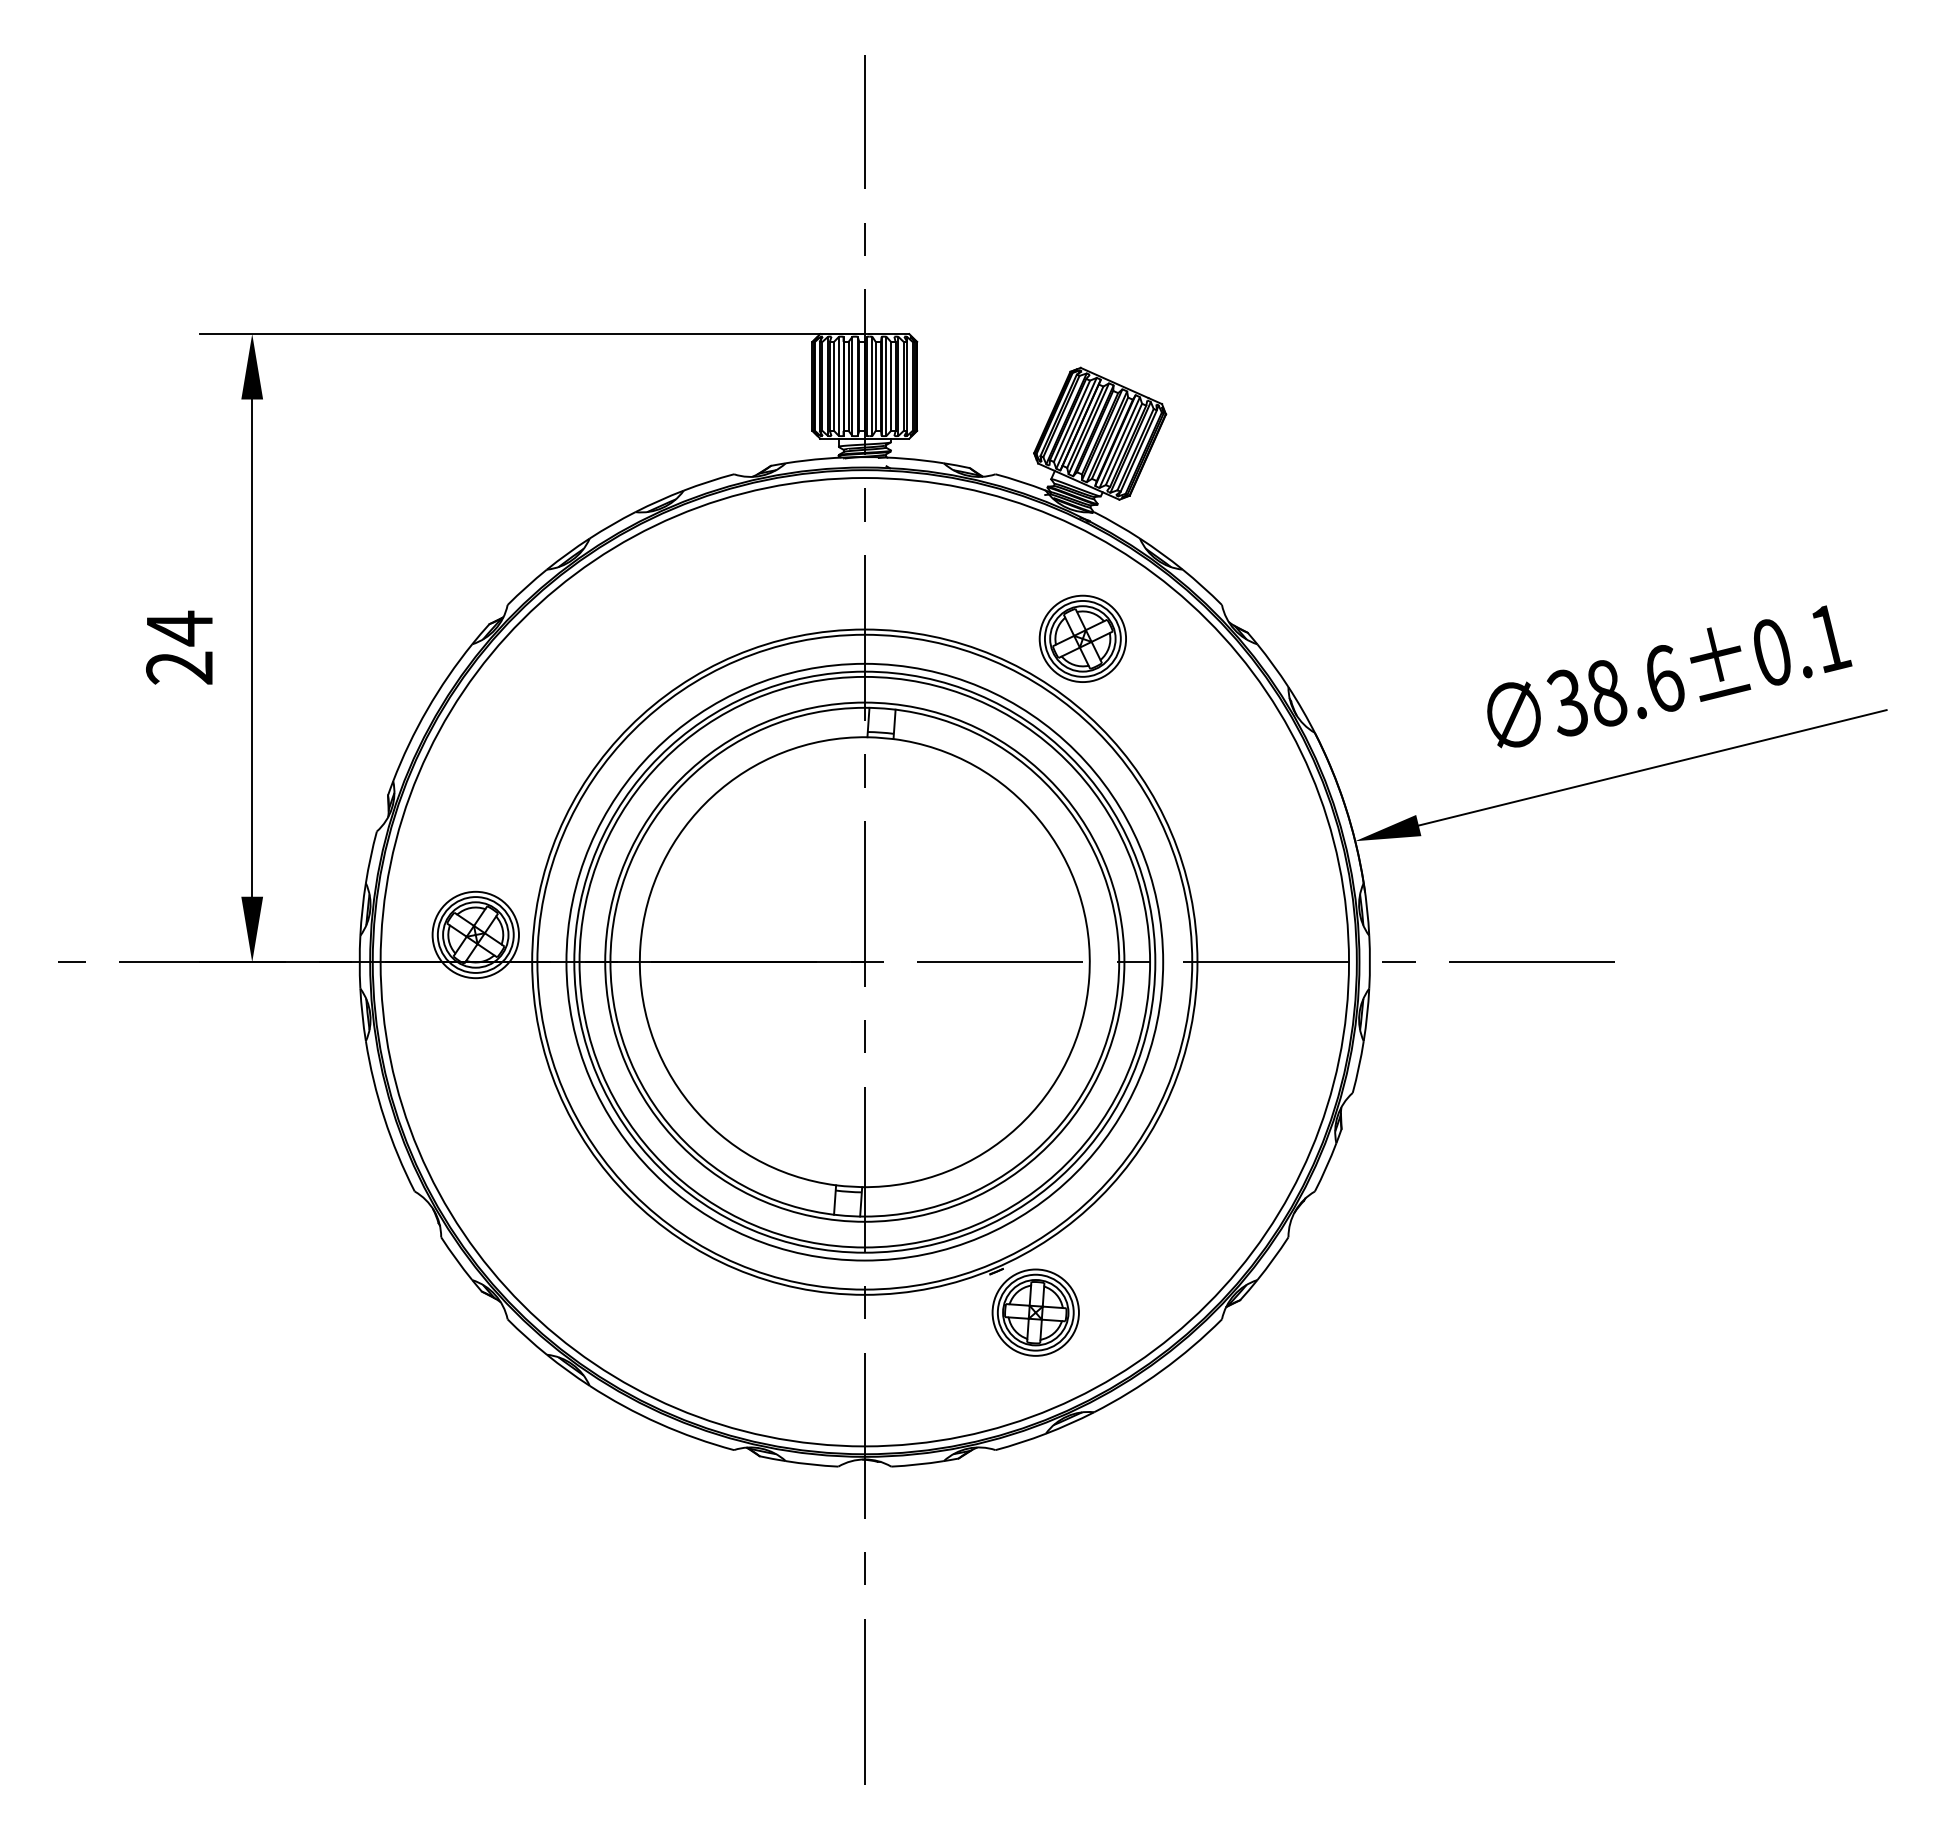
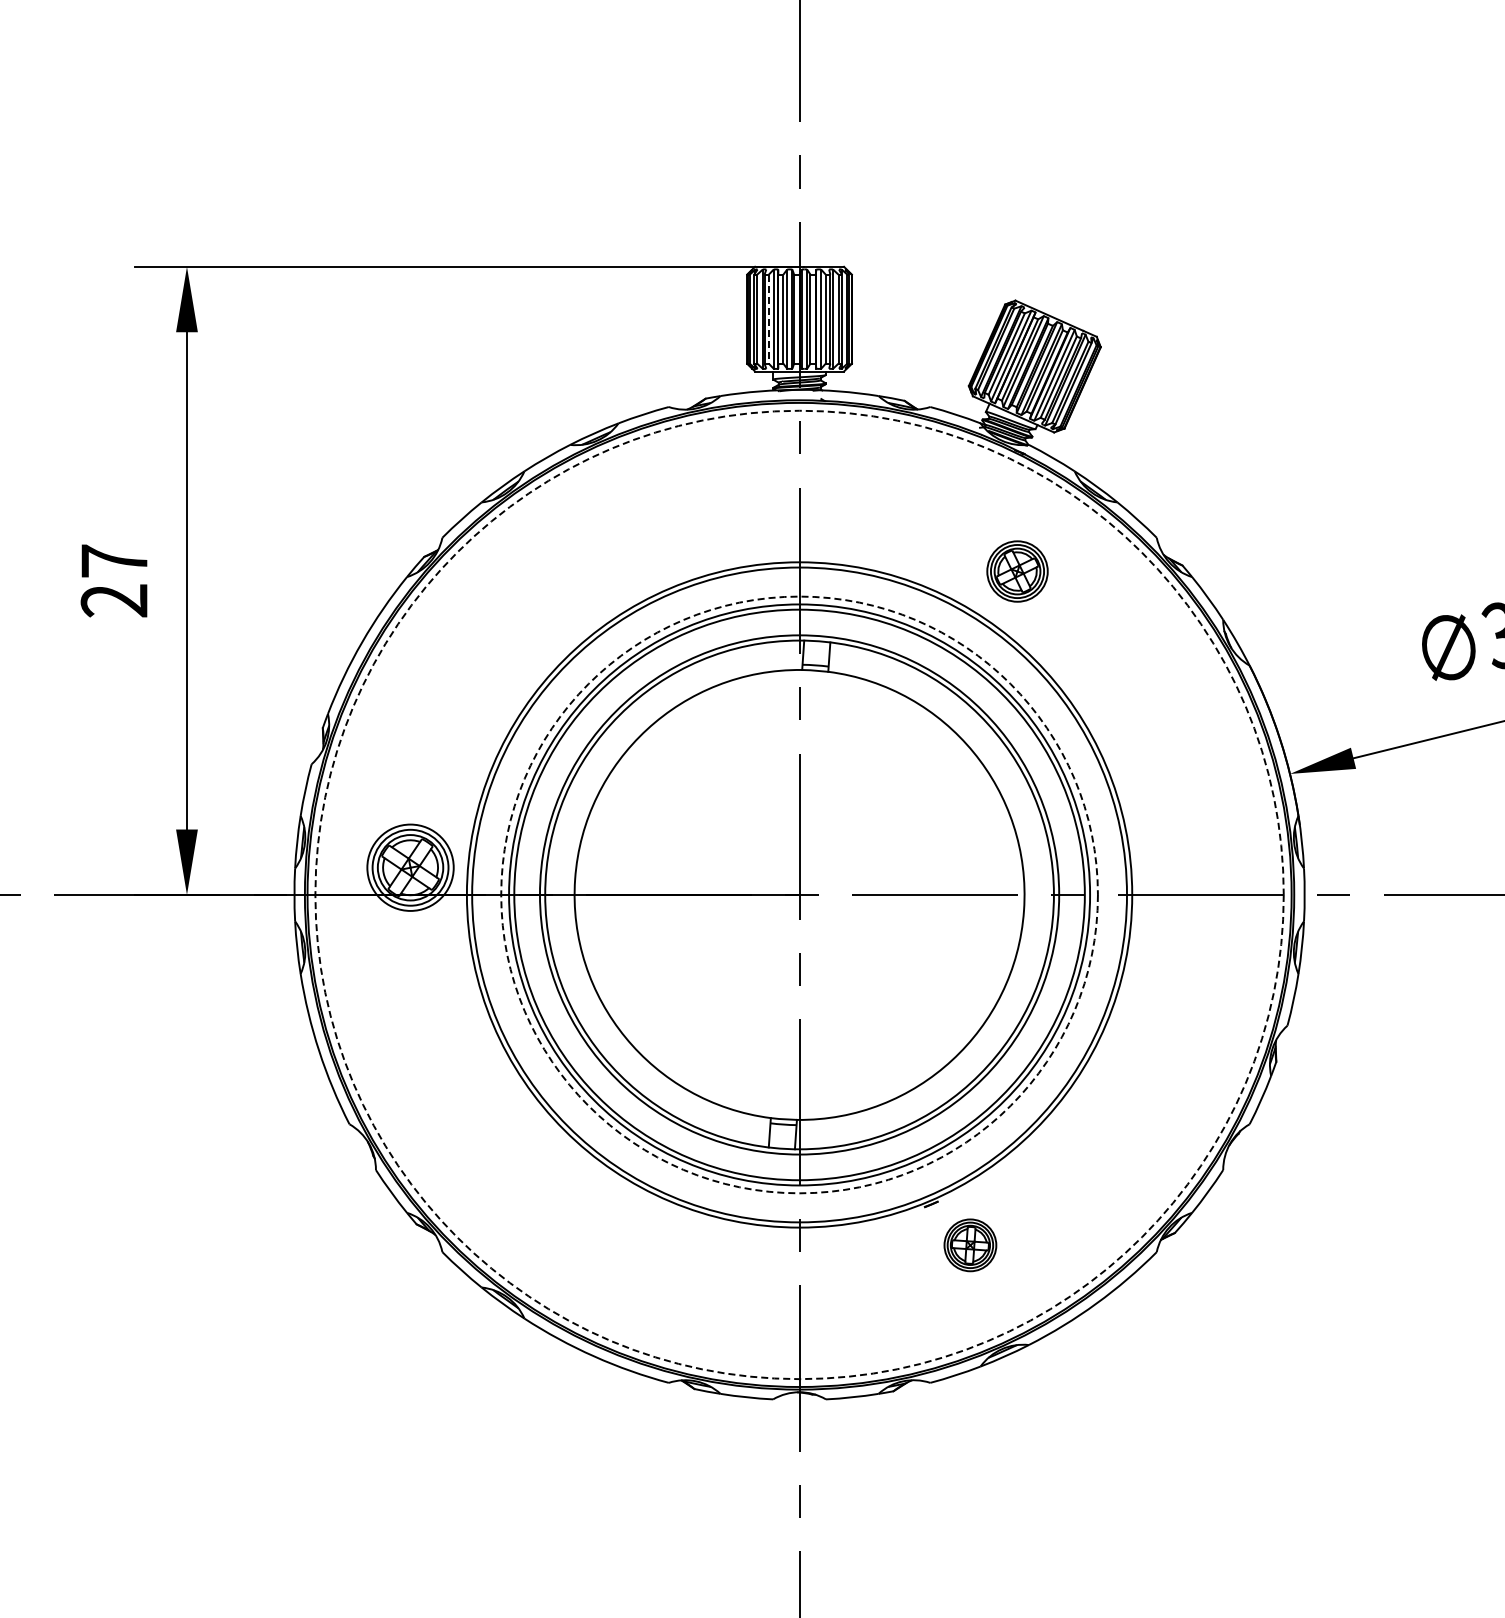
line: (834, 386) -> (769, 319), solid -> dashed
text: (179, 628) -> (114, 561), 24 -> 27
part: (1082, 638) -> (1017, 571), size x0.7
circle: (864, 961) -> (799, 894), solid -> dashed
circle: (864, 962) -> (799, 895), solid -> dashed
part: (1035, 1312) -> (970, 1245), size x0.6

